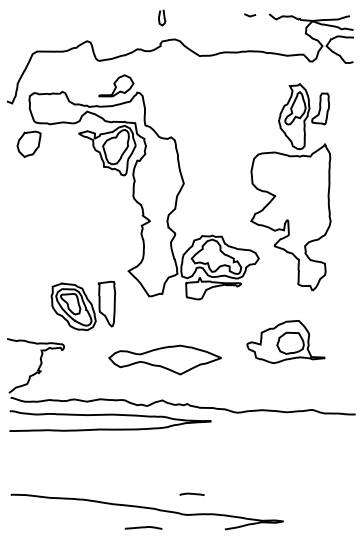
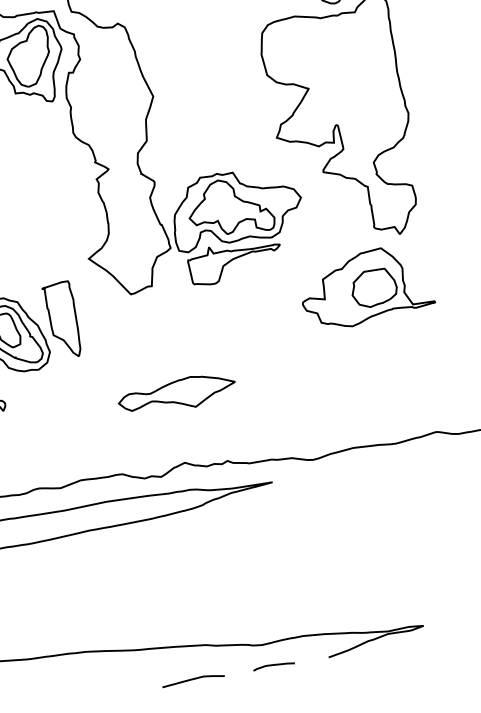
part: (285, 341) -> (365, 286), moved
part: (165, 359) -> (177, 393), size x0.62
line: (191, 493) -> (272, 664), moved

